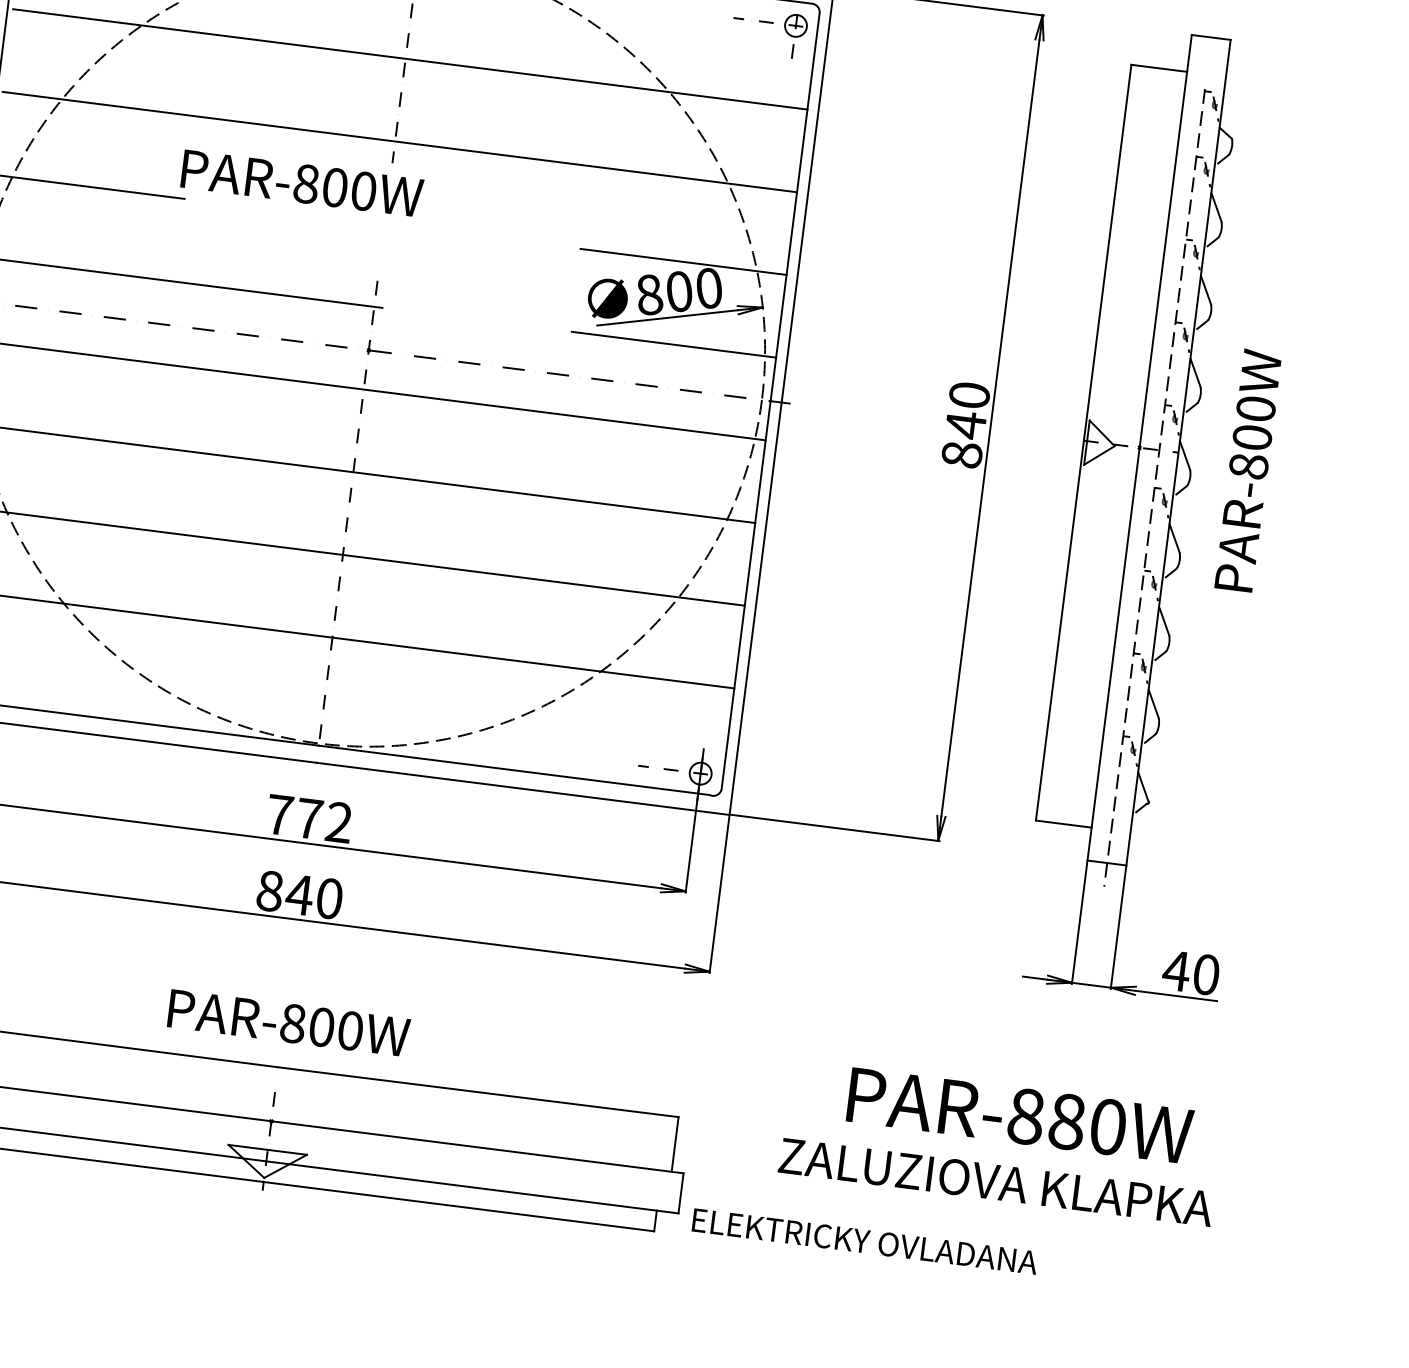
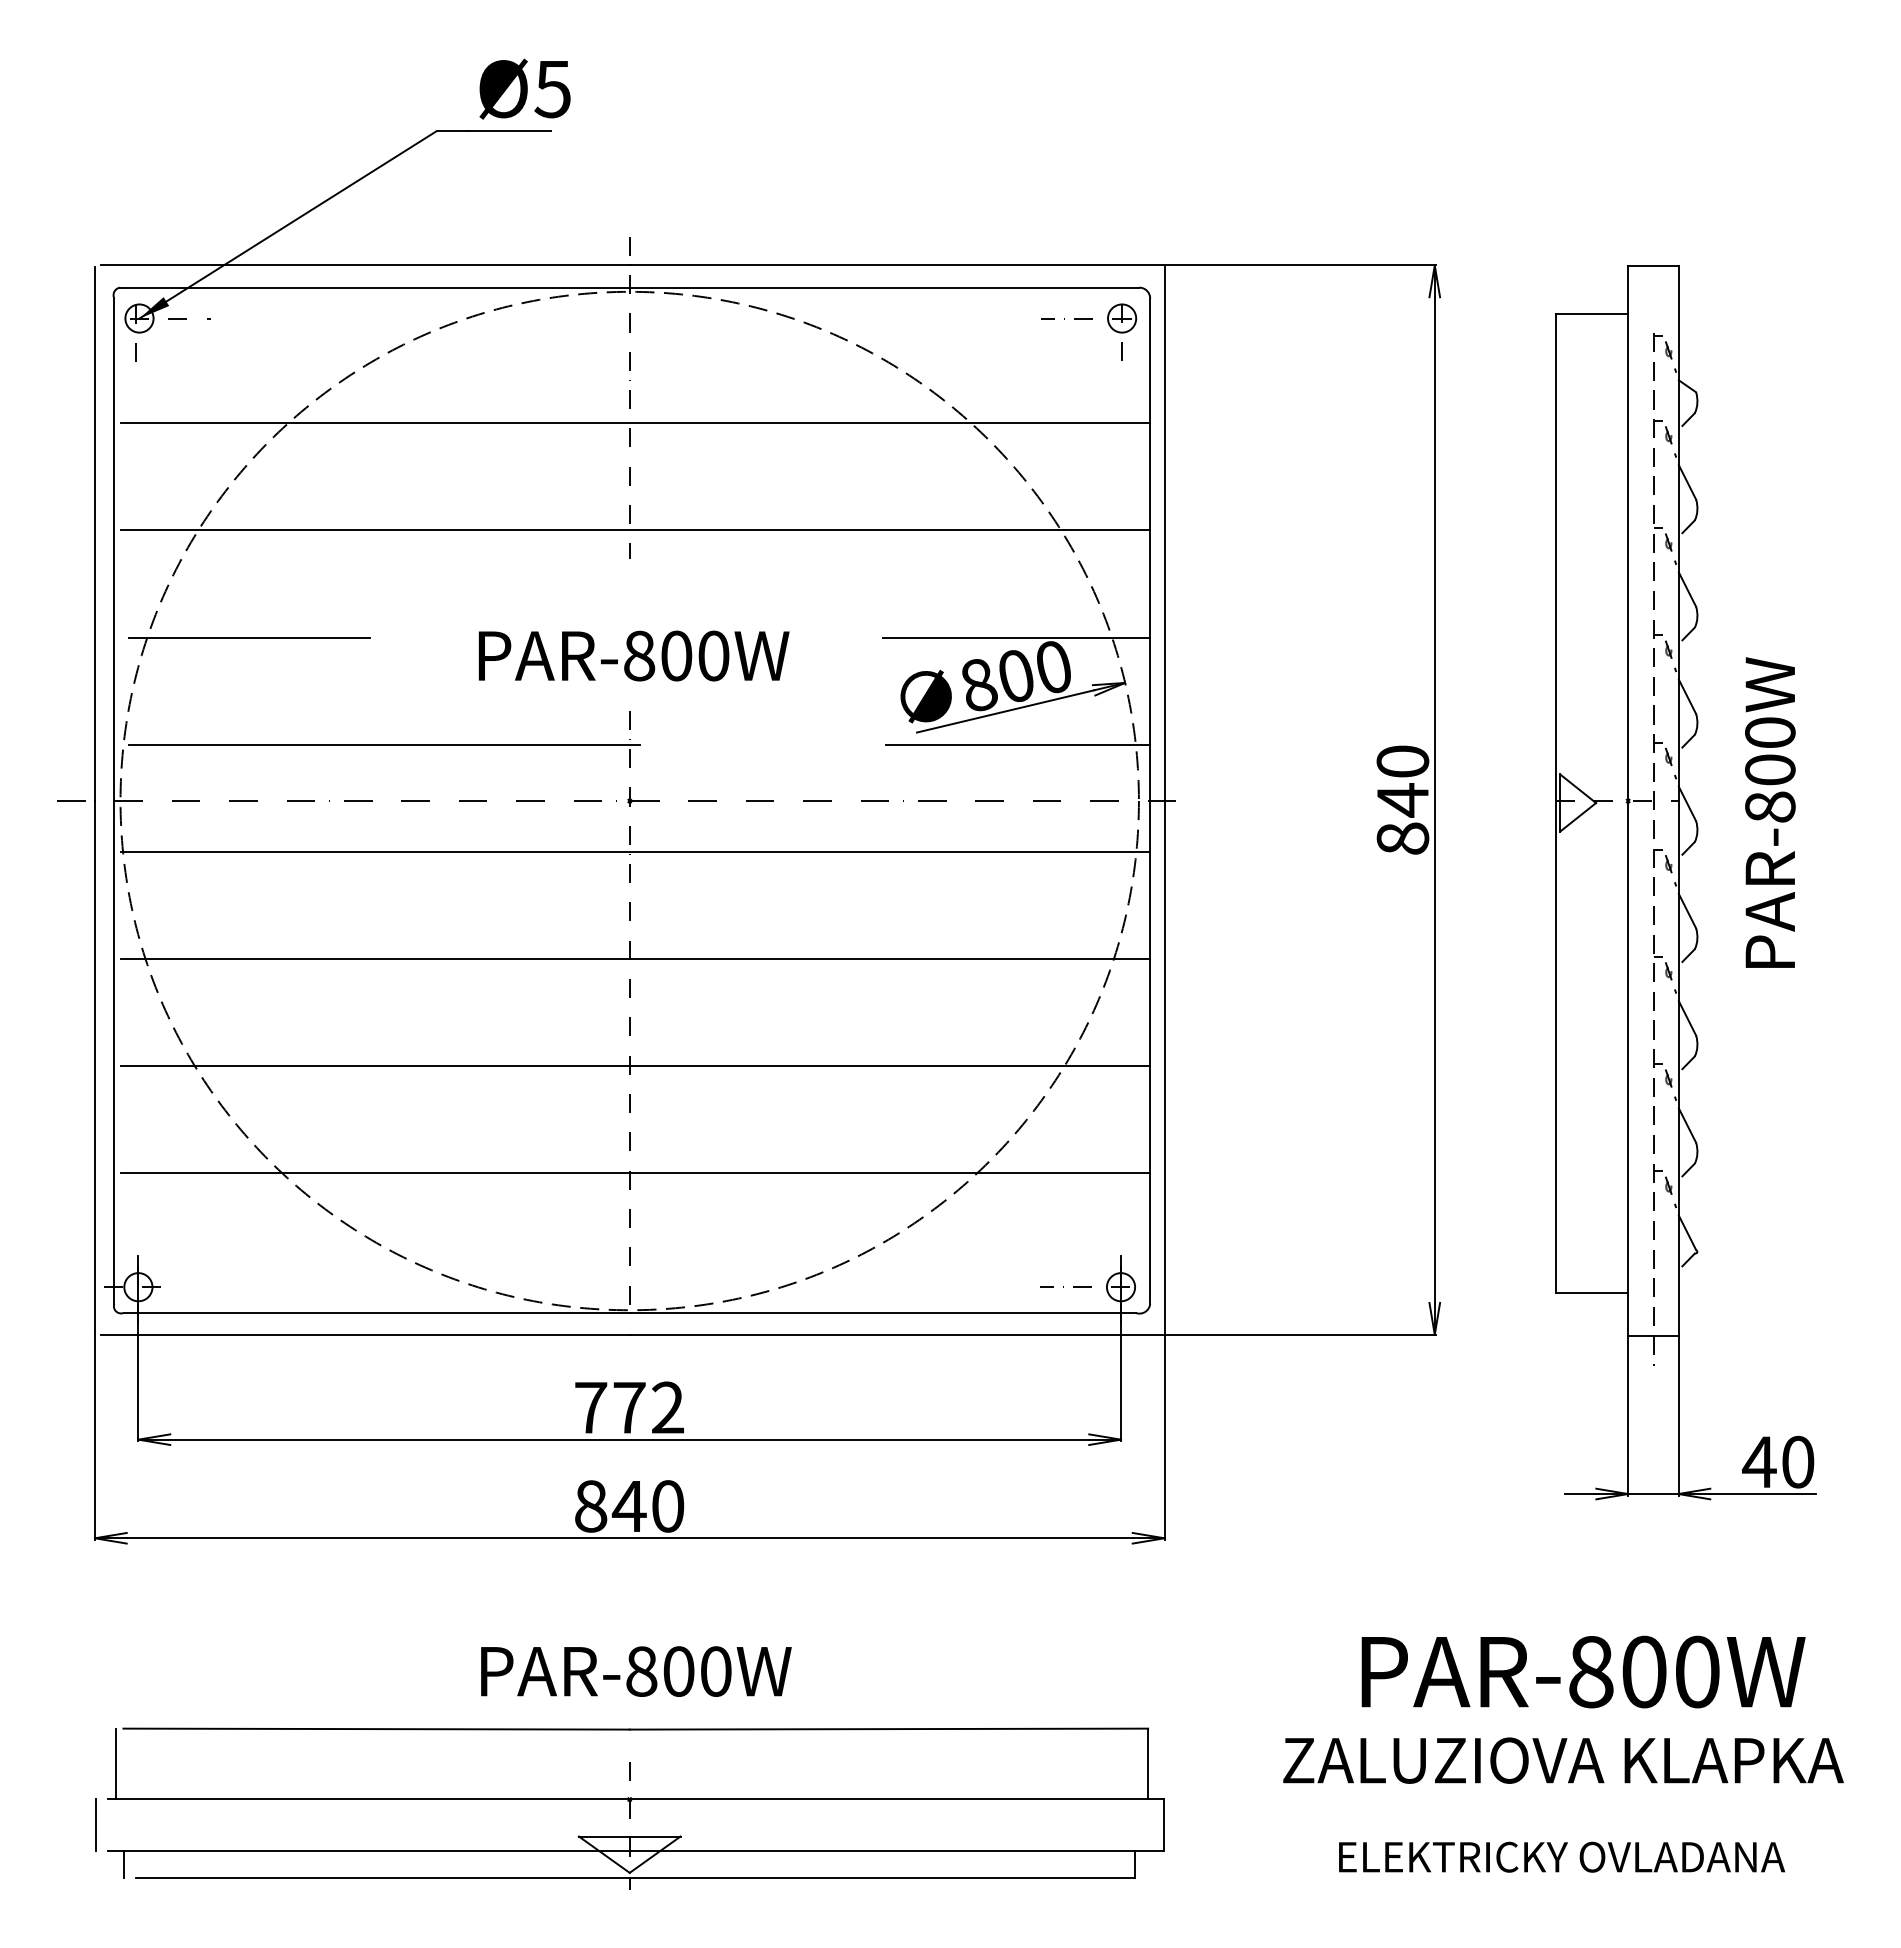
text: (302, 183) -> (634, 655), moved
text: (1067, 1121) -> (1644, 1671), PAR-880W -> PAR-800W
text: (865, 1241) -> (1562, 1856), moved

